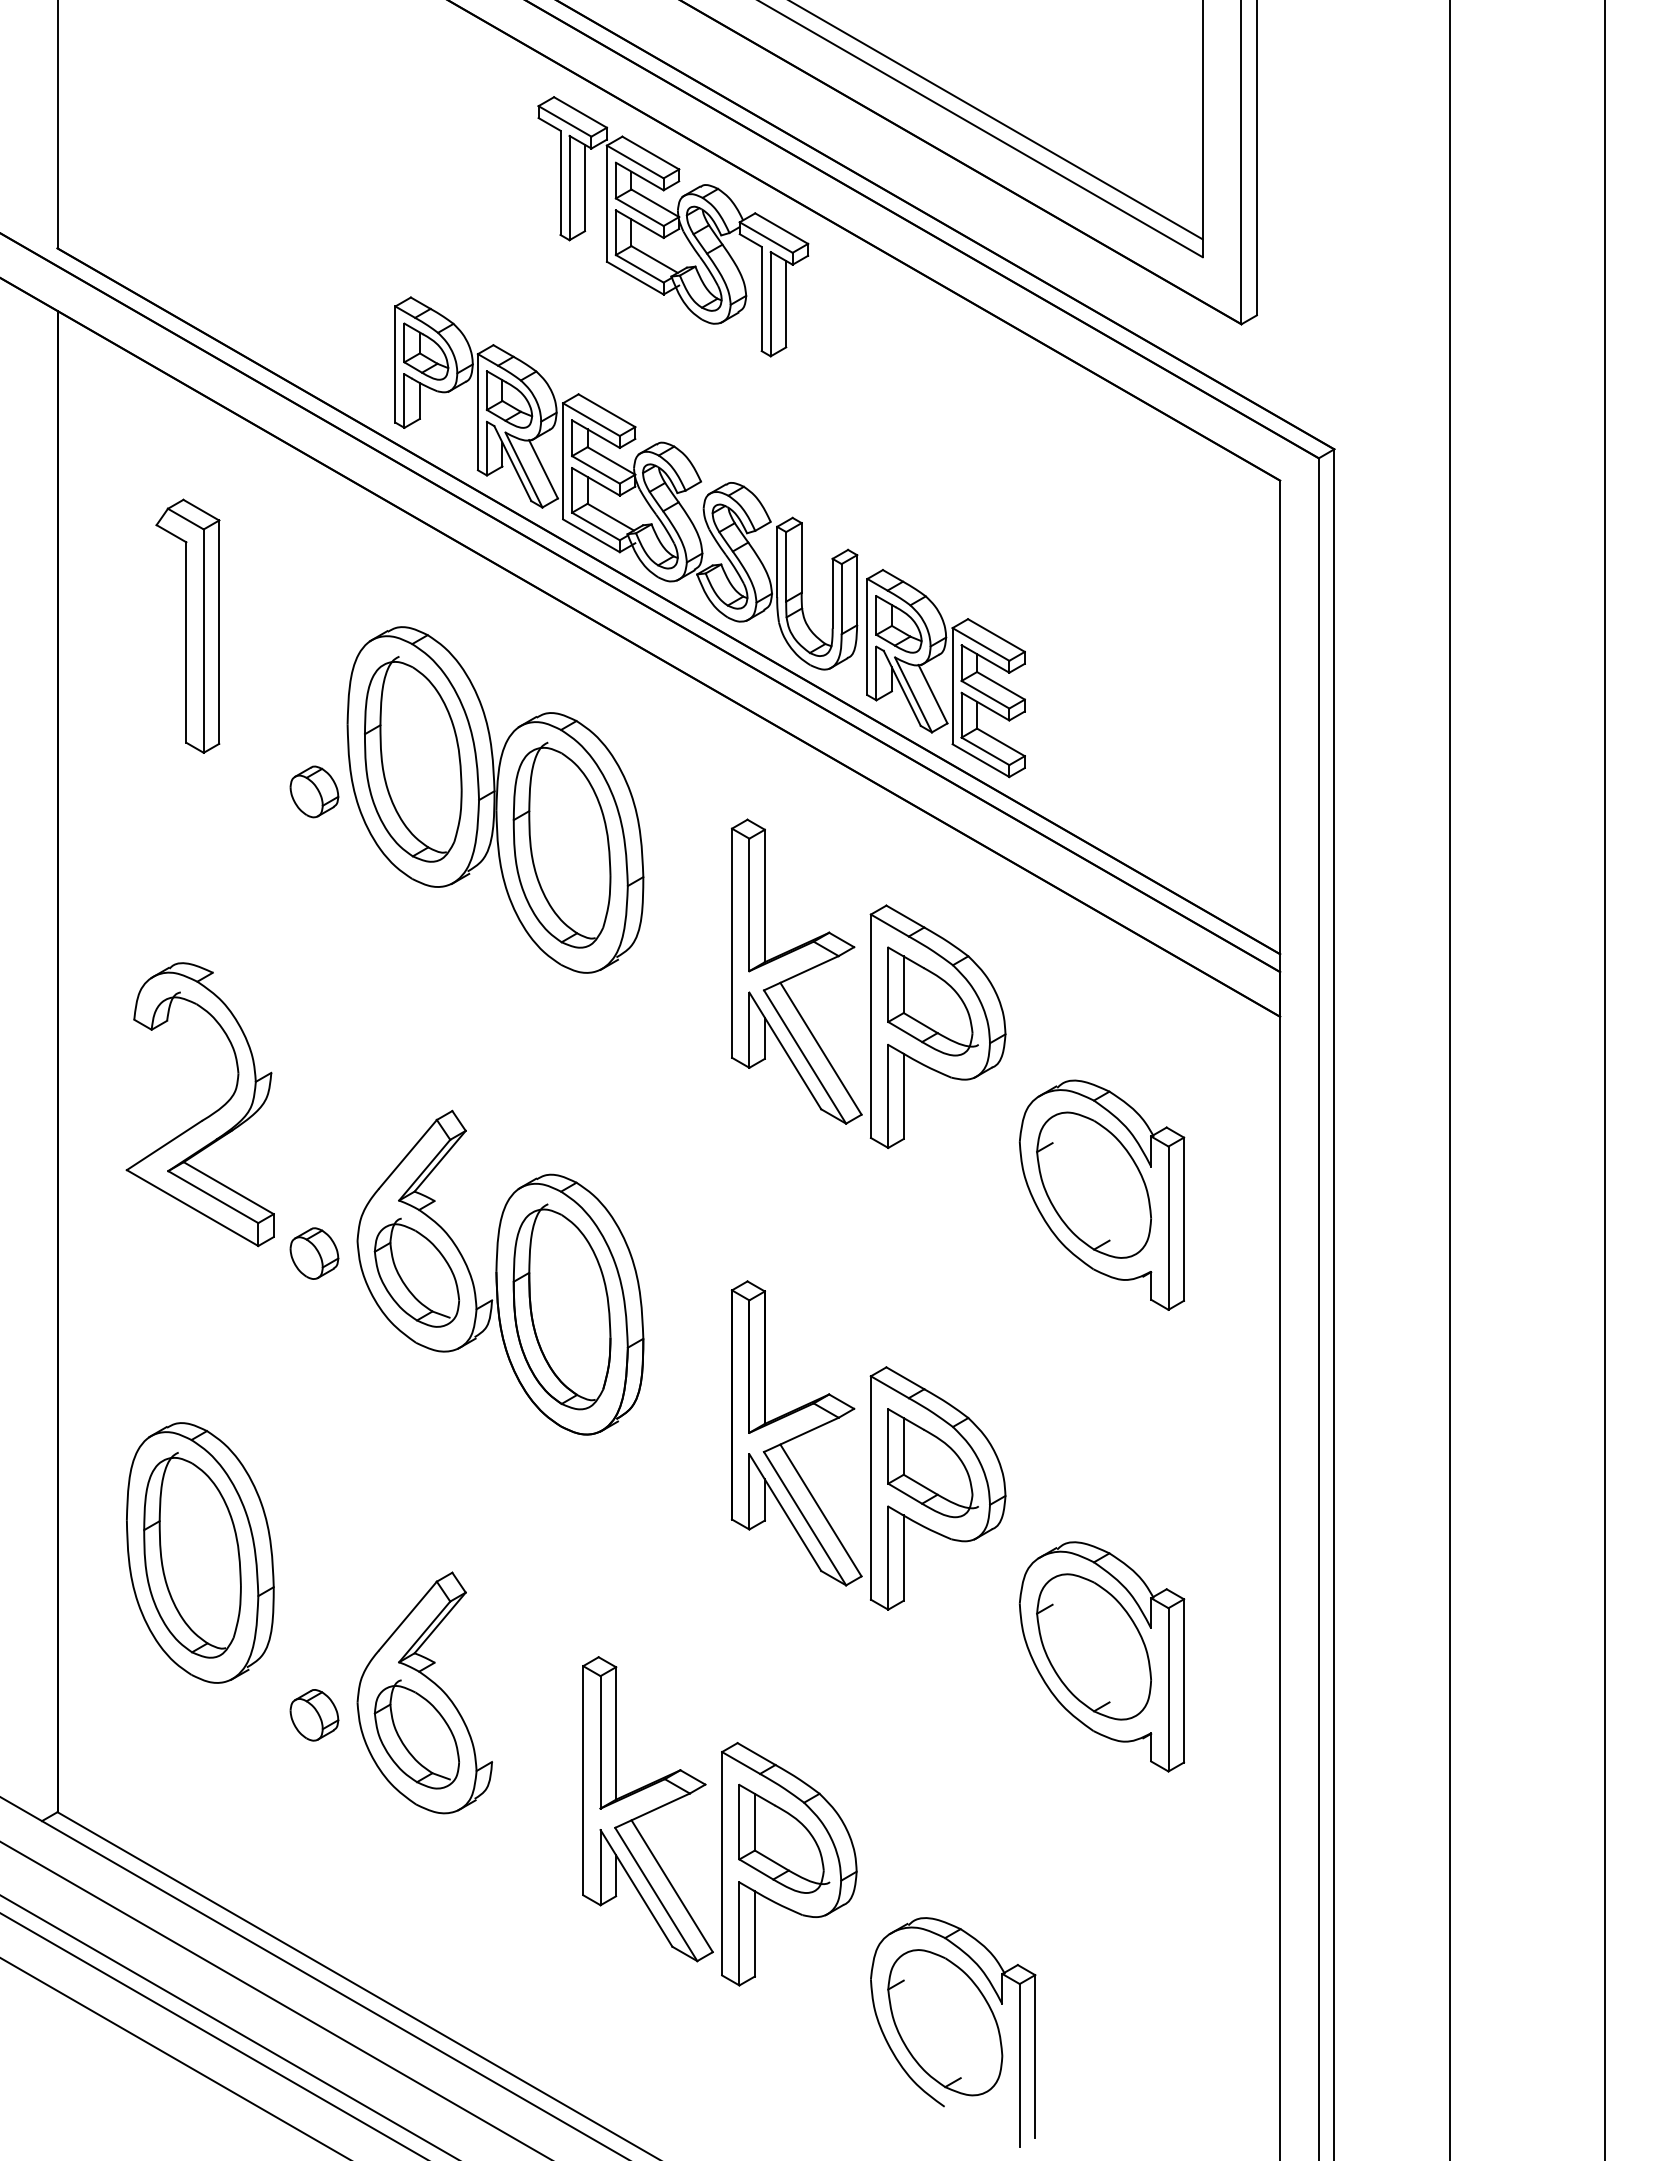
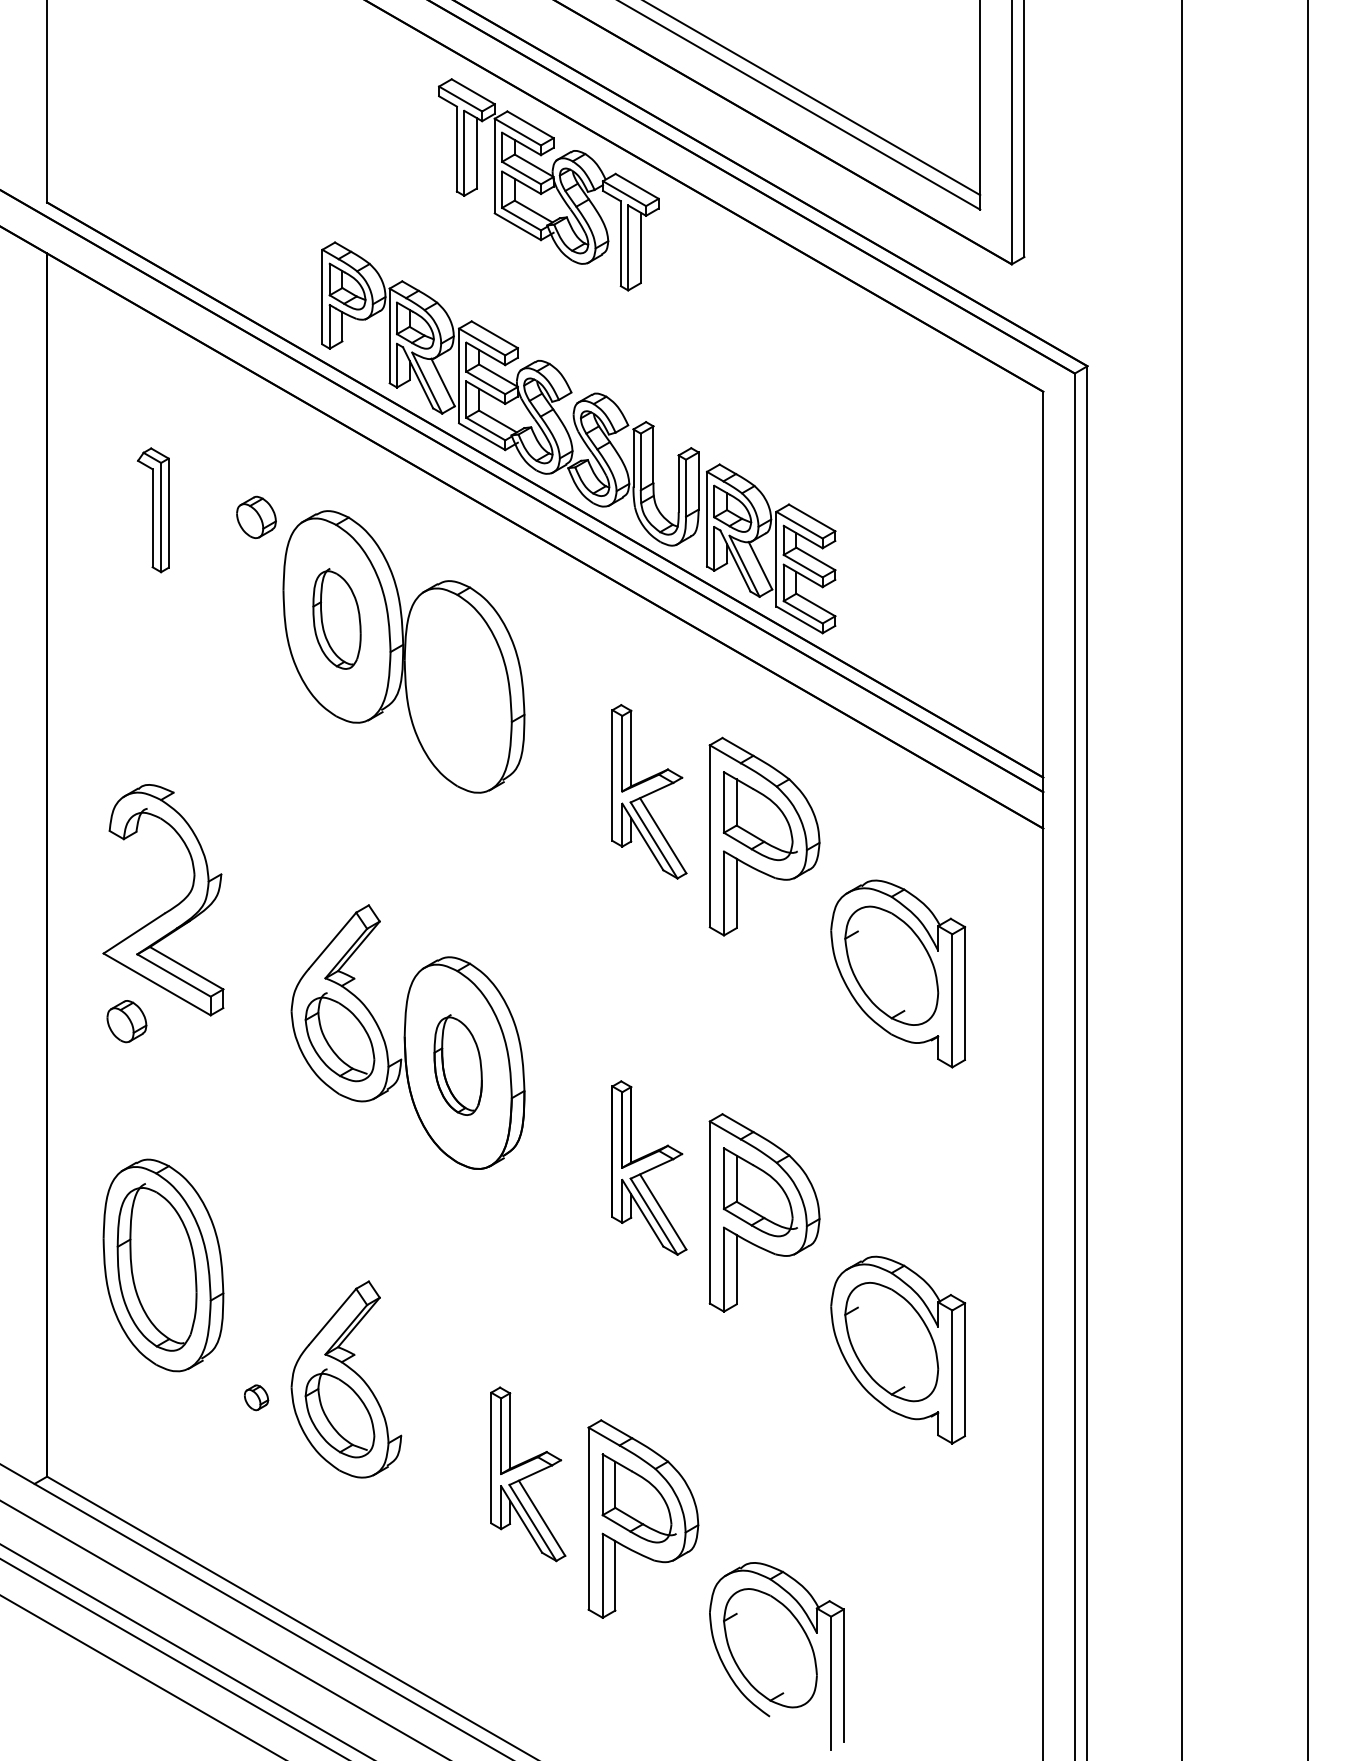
part: (187, 625) -> (153, 509), size x0.6
part: (413, 759) -> (337, 618), size x0.6
part: (314, 791) -> (256, 517), moved
part: (561, 844) -> (457, 688), removed
part: (796, 971) -> (649, 791), size x0.7
part: (314, 1253) -> (126, 1021), moved
part: (561, 1306) -> (457, 1064), size x0.6
part: (796, 1433) -> (649, 1168), size x0.7
part: (314, 1715) -> (256, 1397), size x0.6
part: (647, 1809) -> (527, 1474), size x0.7

